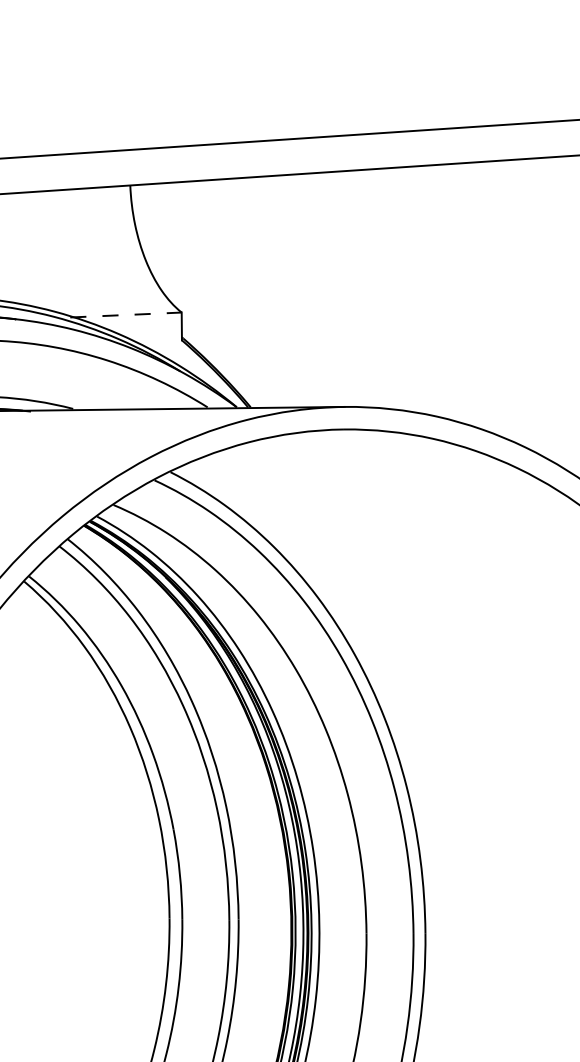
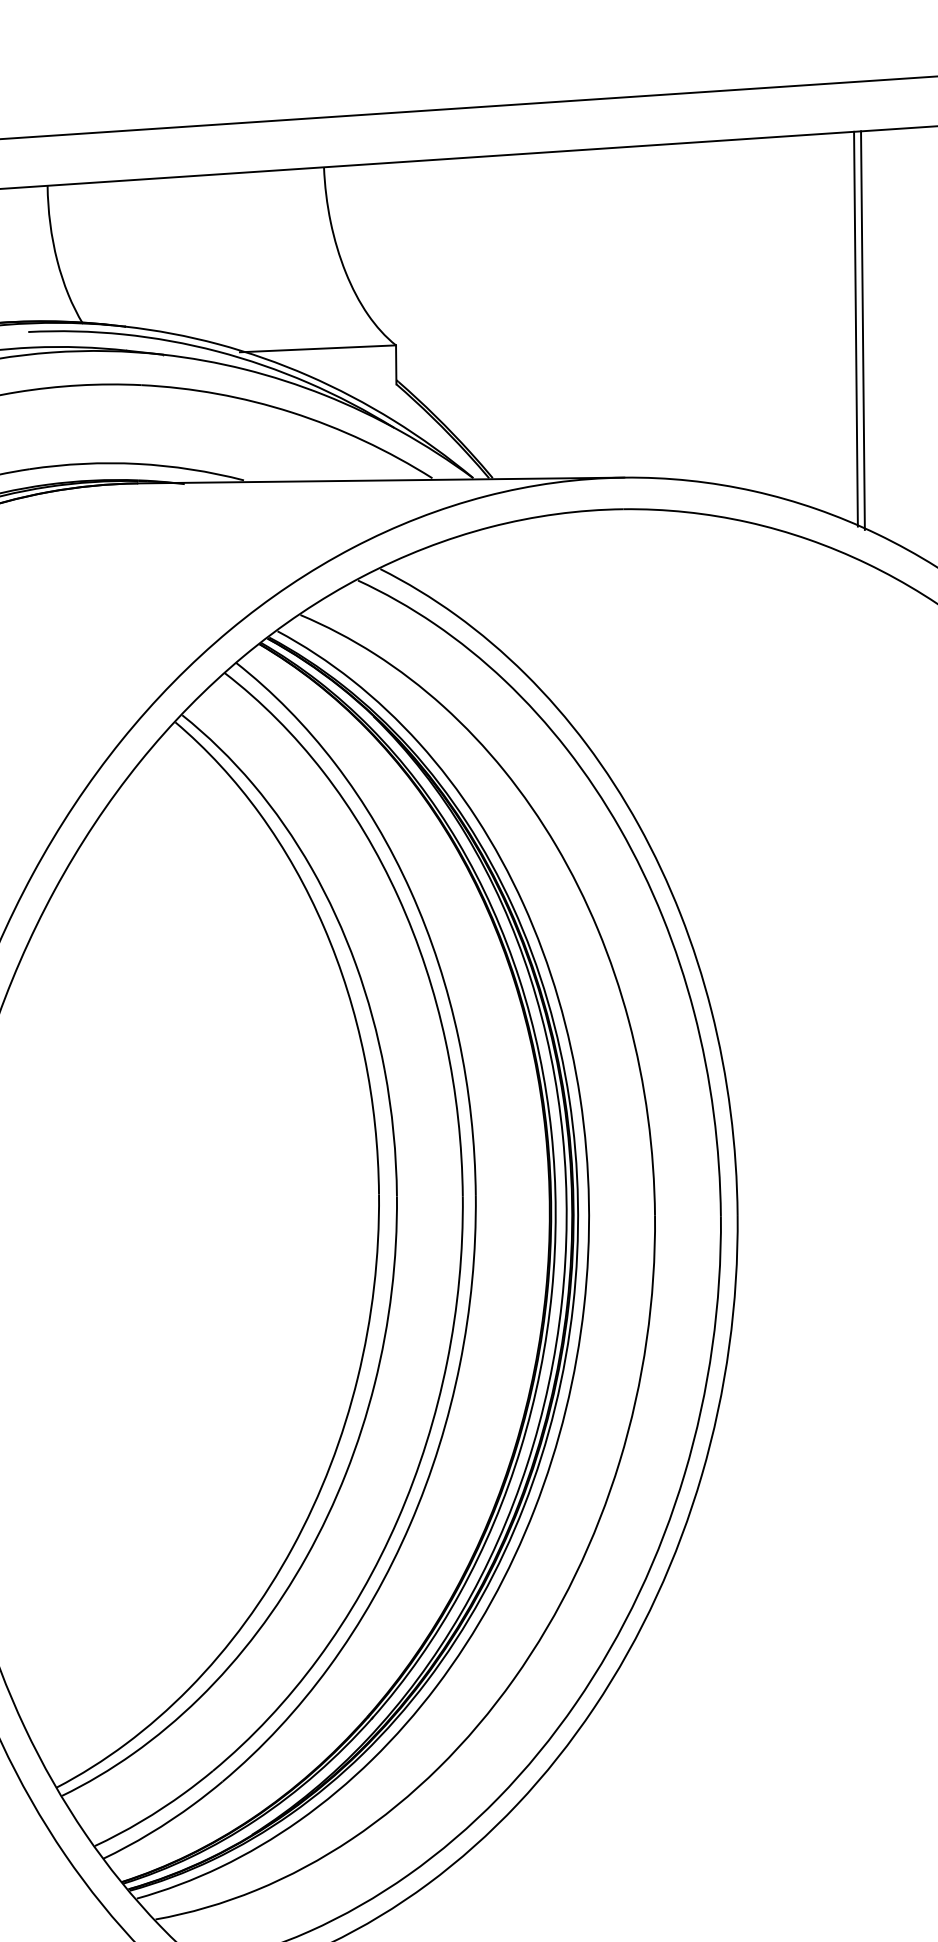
line: (509, 300) -> (855, 328), added
line: (514, 301) -> (862, 330), added
line: (126, 314) -> (318, 348), dashed -> solid

